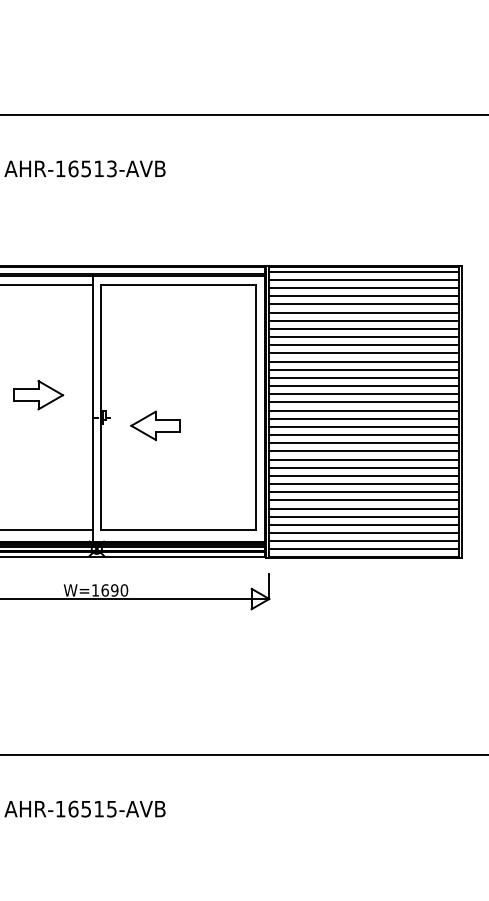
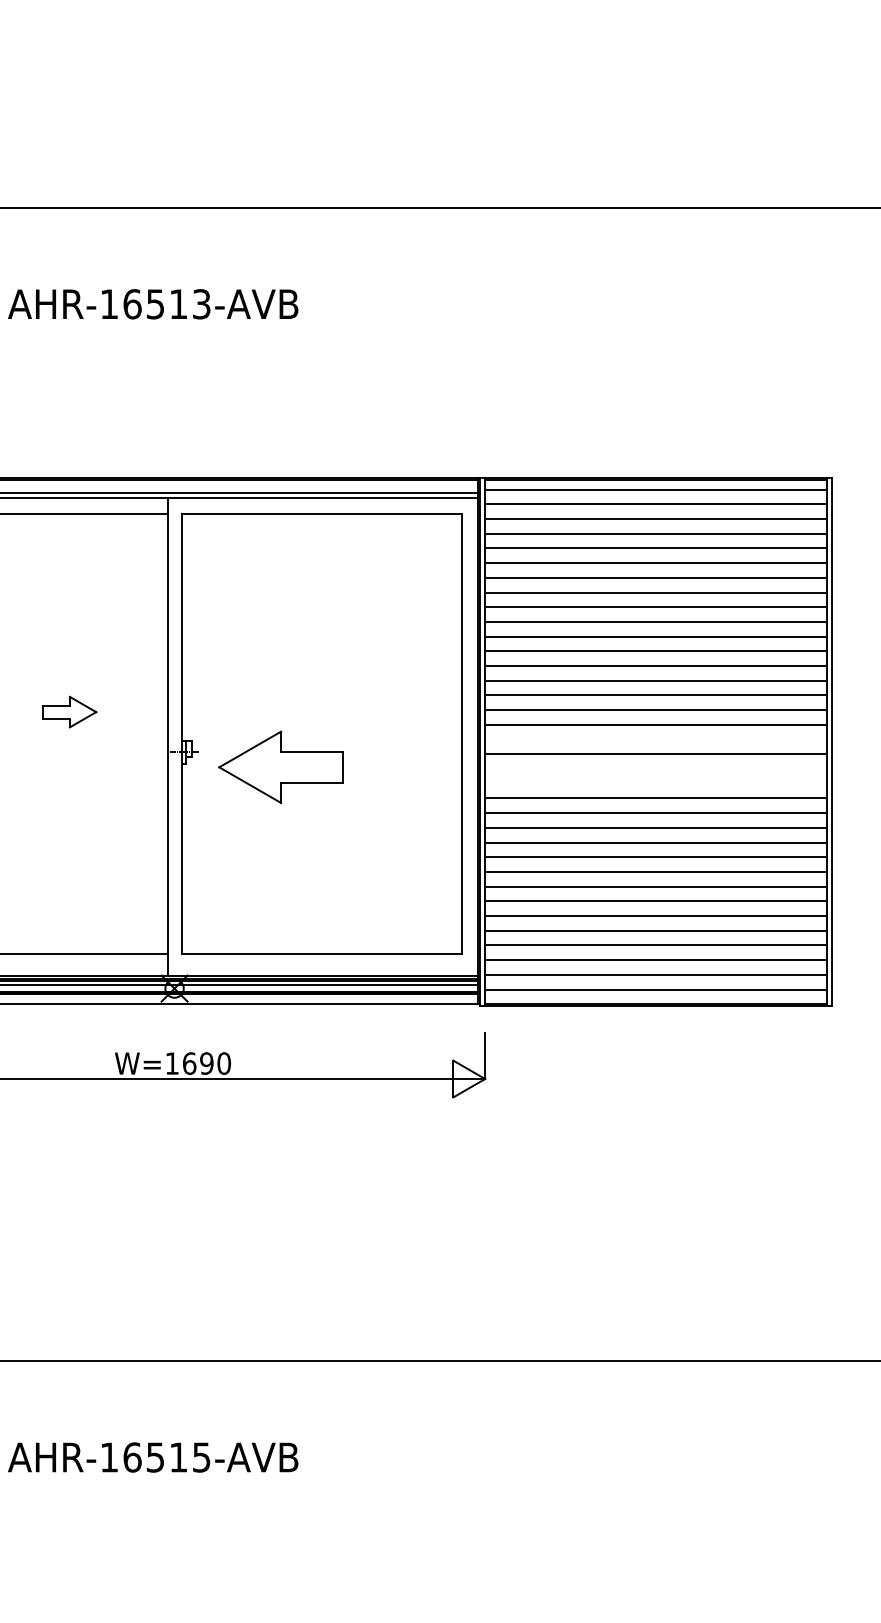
part: (38, 395) -> (69, 712), size x0.6
line: (363, 410) -> (654, 739), removed
part: (155, 425) -> (280, 766), size x1.4
line: (363, 426) -> (654, 768), removed
line: (363, 435) -> (654, 784), removed

